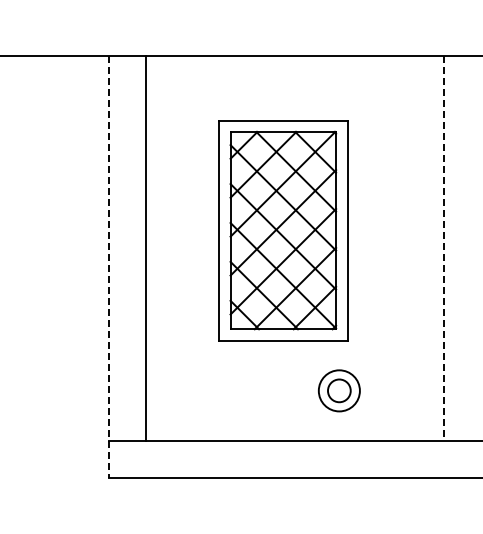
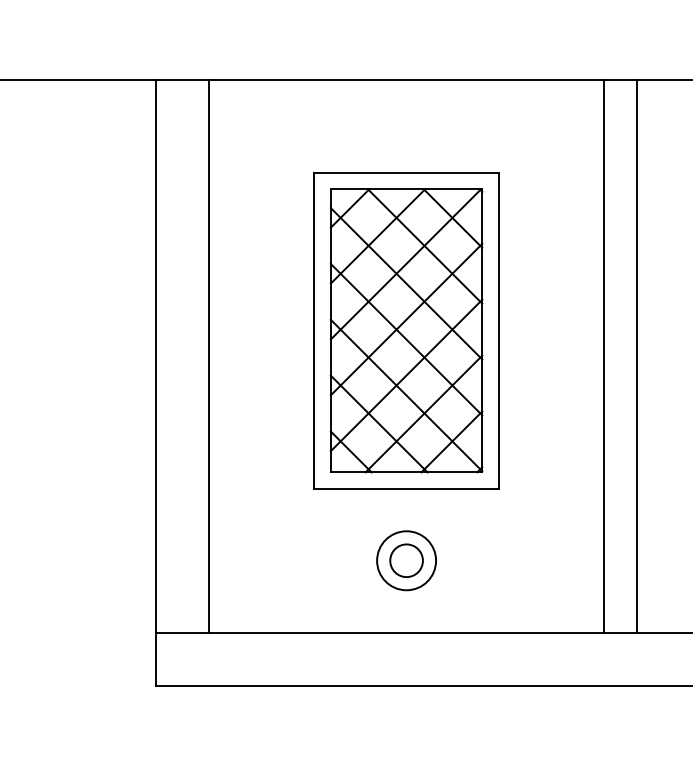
line: (421, 248) -> (604, 356), added
line: (443, 248) -> (636, 356), dashed -> solid
line: (109, 267) -> (157, 383), dashed -> solid
part: (339, 390) -> (406, 560), moved

